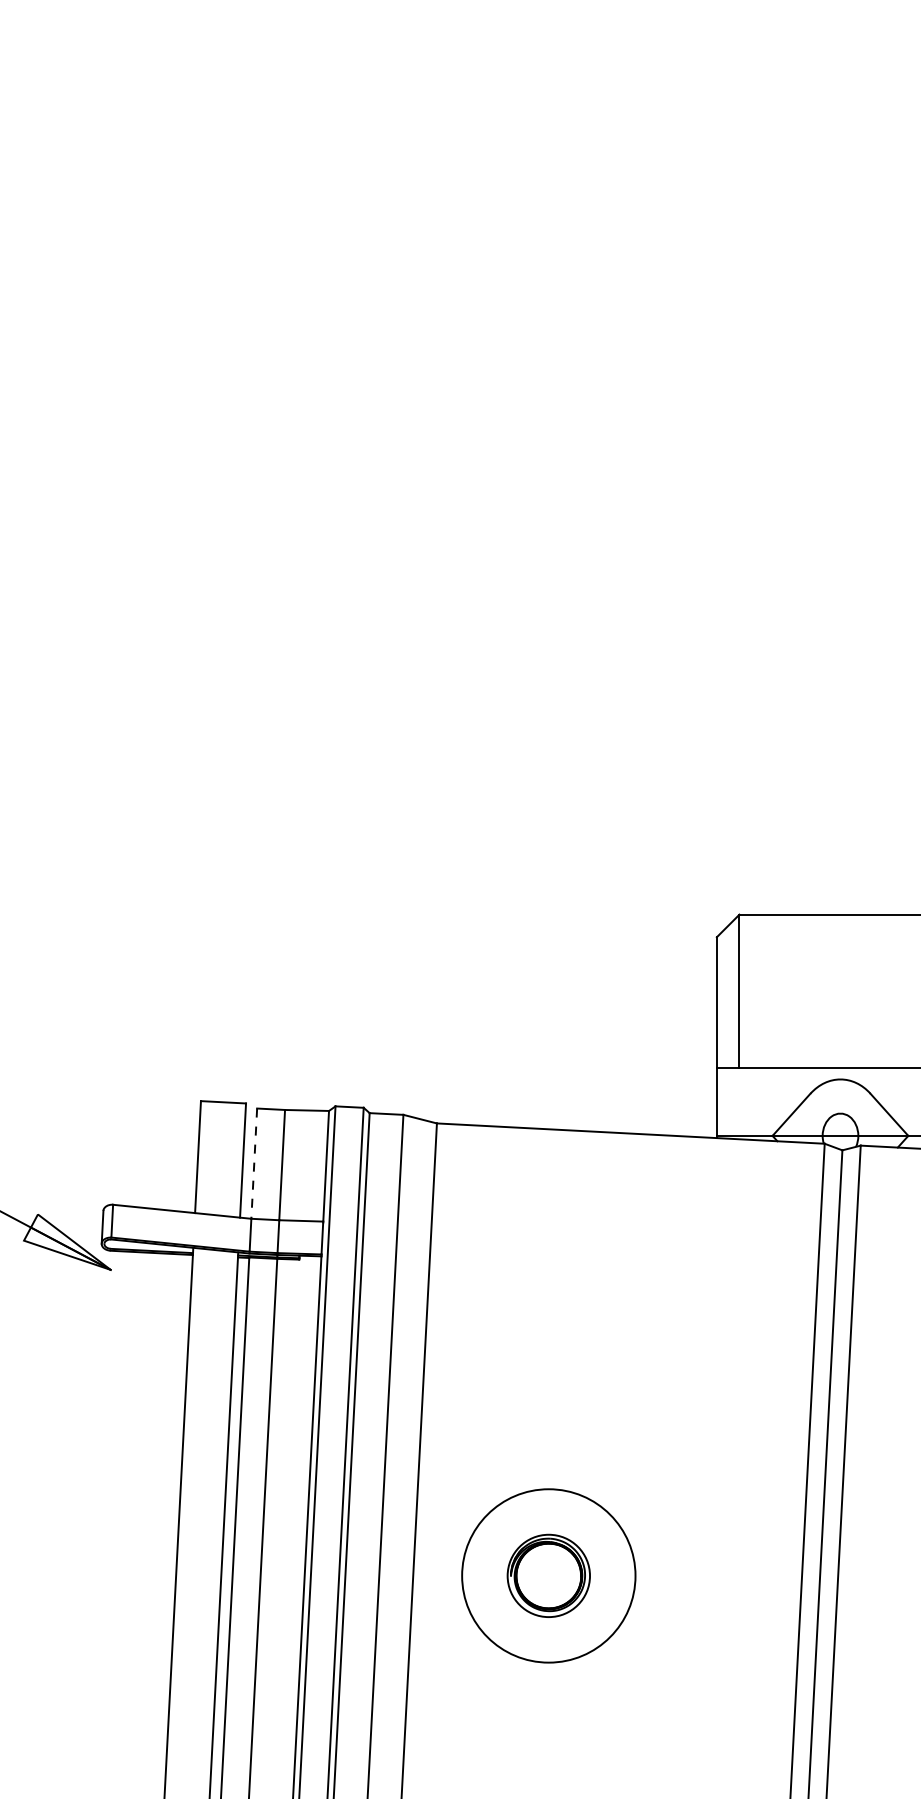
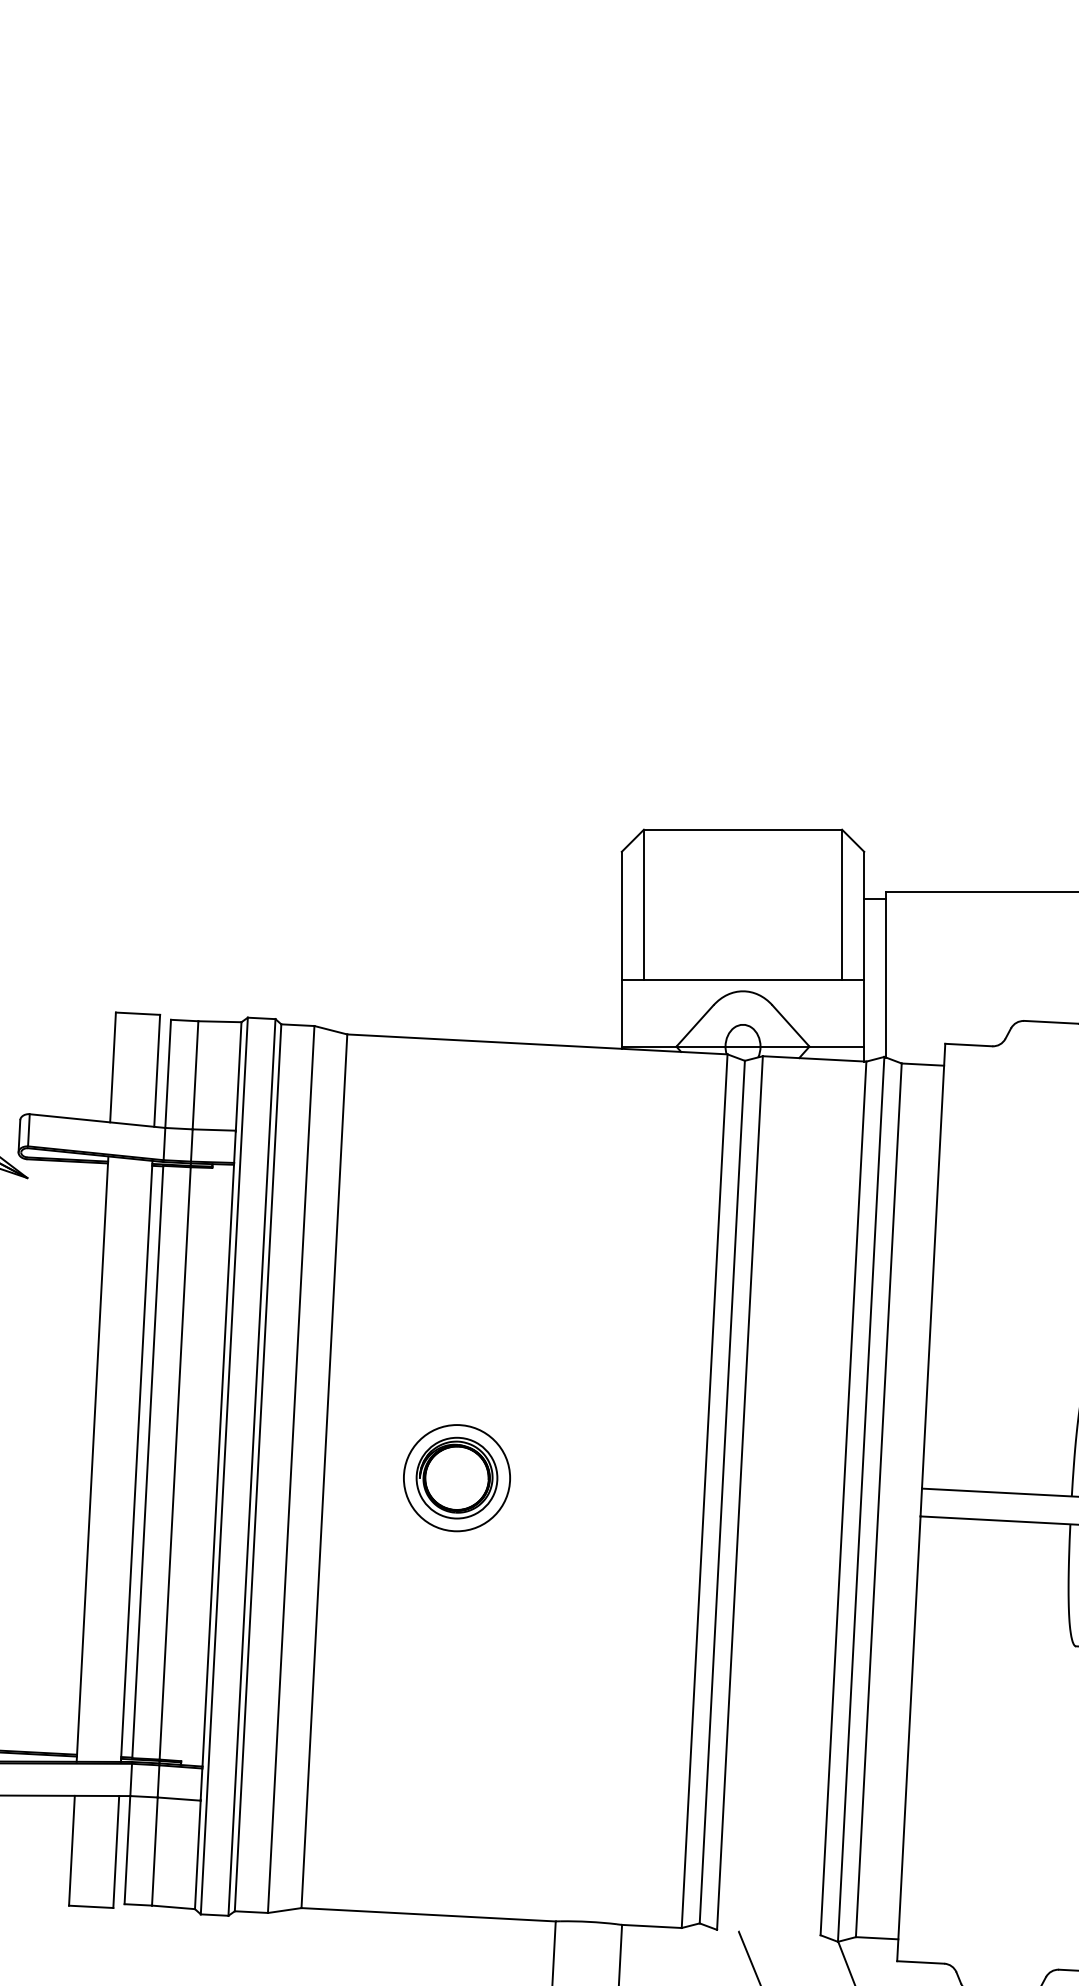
line: (254, 1164) -> (168, 1074), dashed -> solid
circle: (548, 1576) -> (456, 1478), size x0.62

